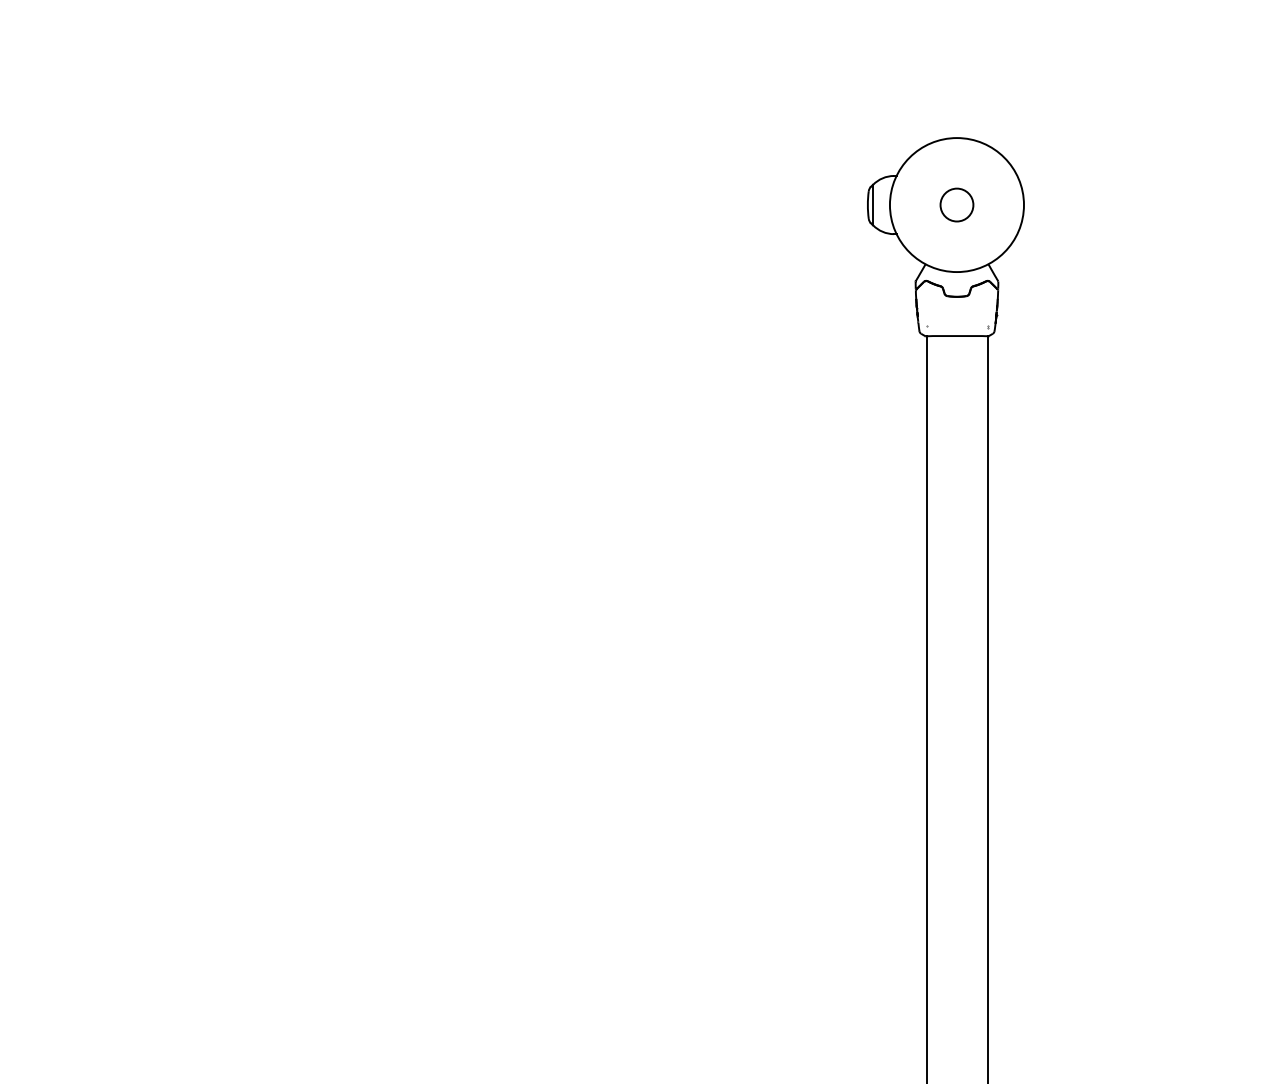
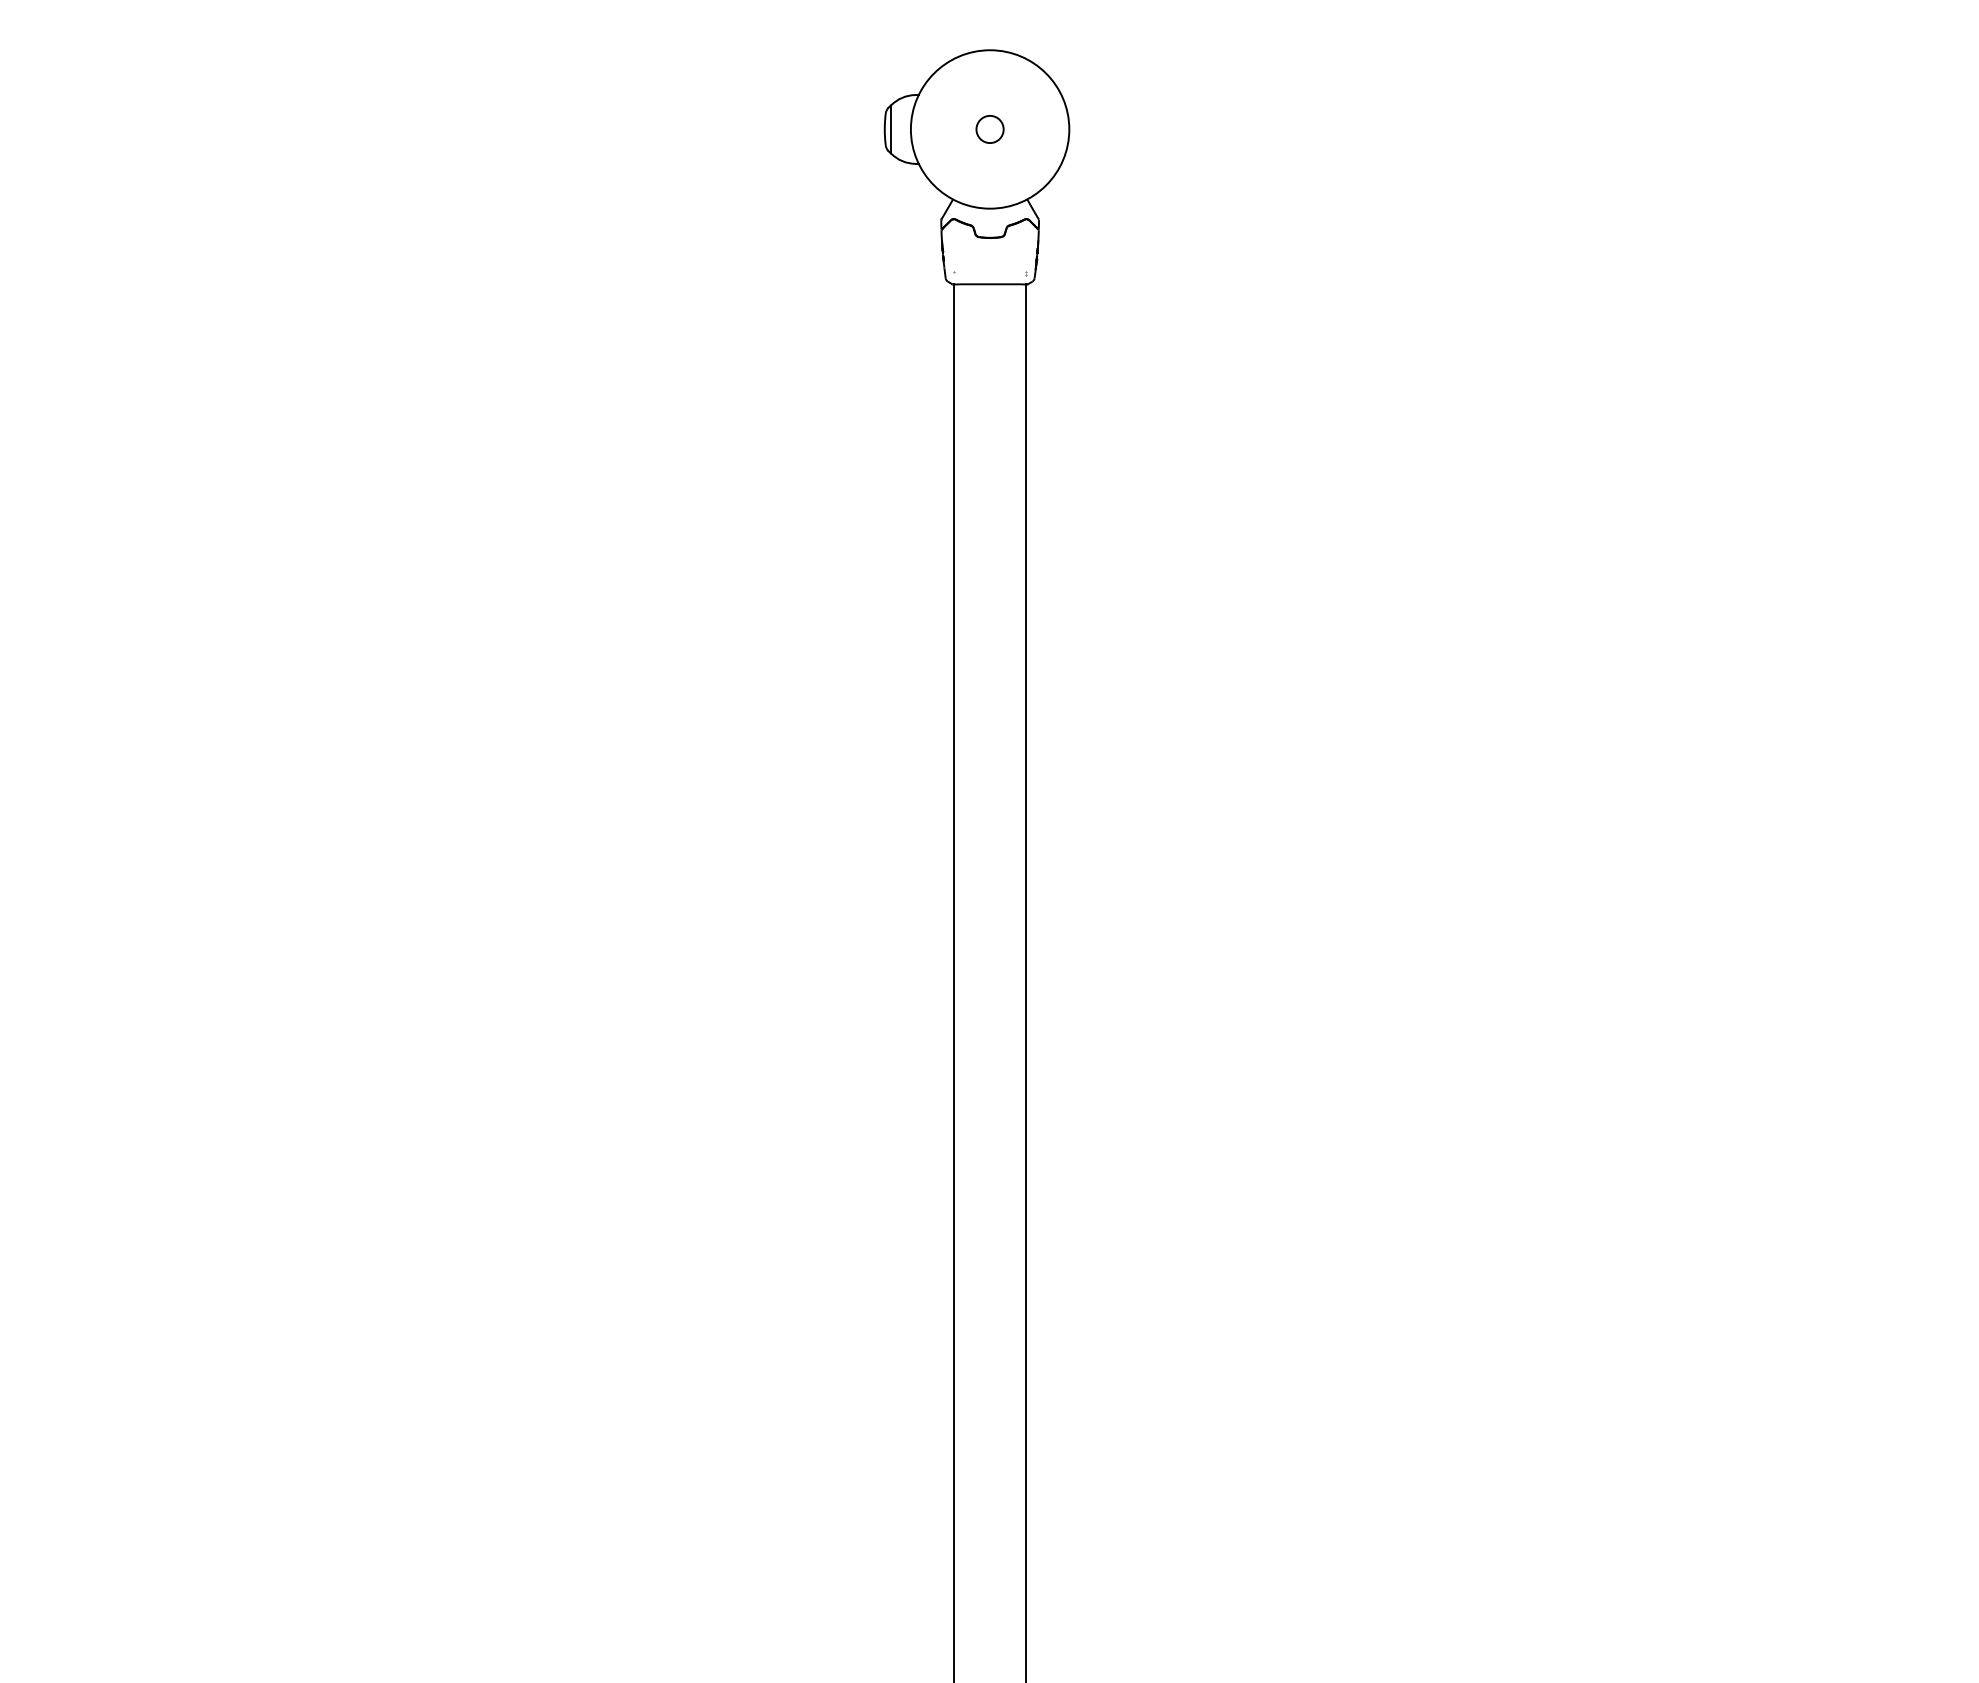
circle: (956, 205) -> (989, 129), size x0.7

